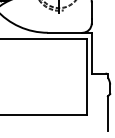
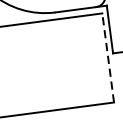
line: (87, 76) -> (108, 57), solid -> dashed

